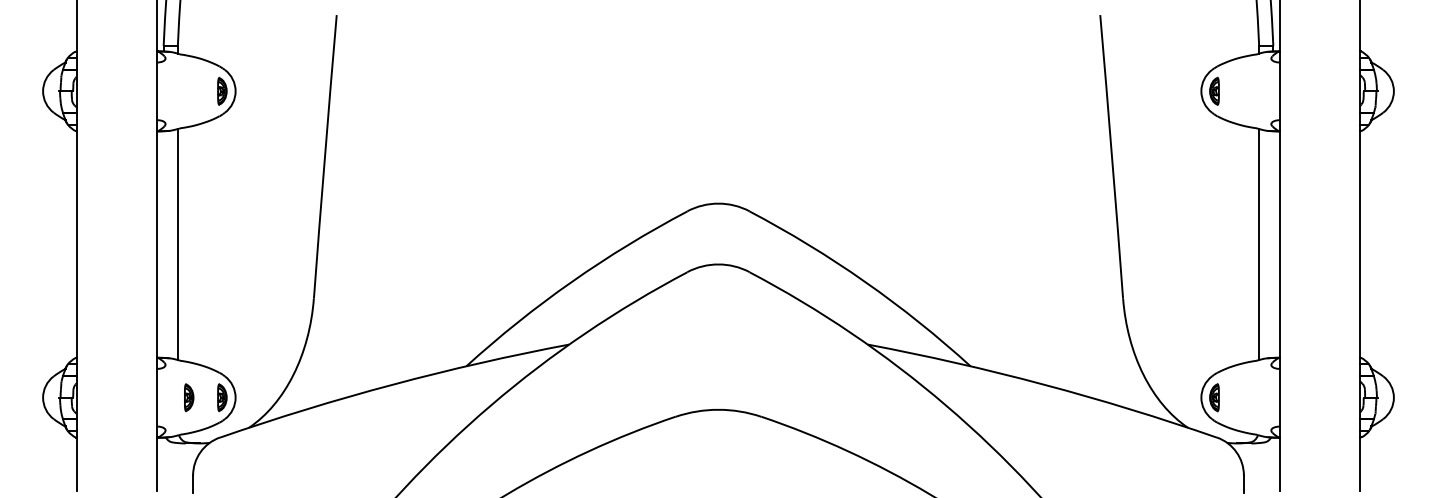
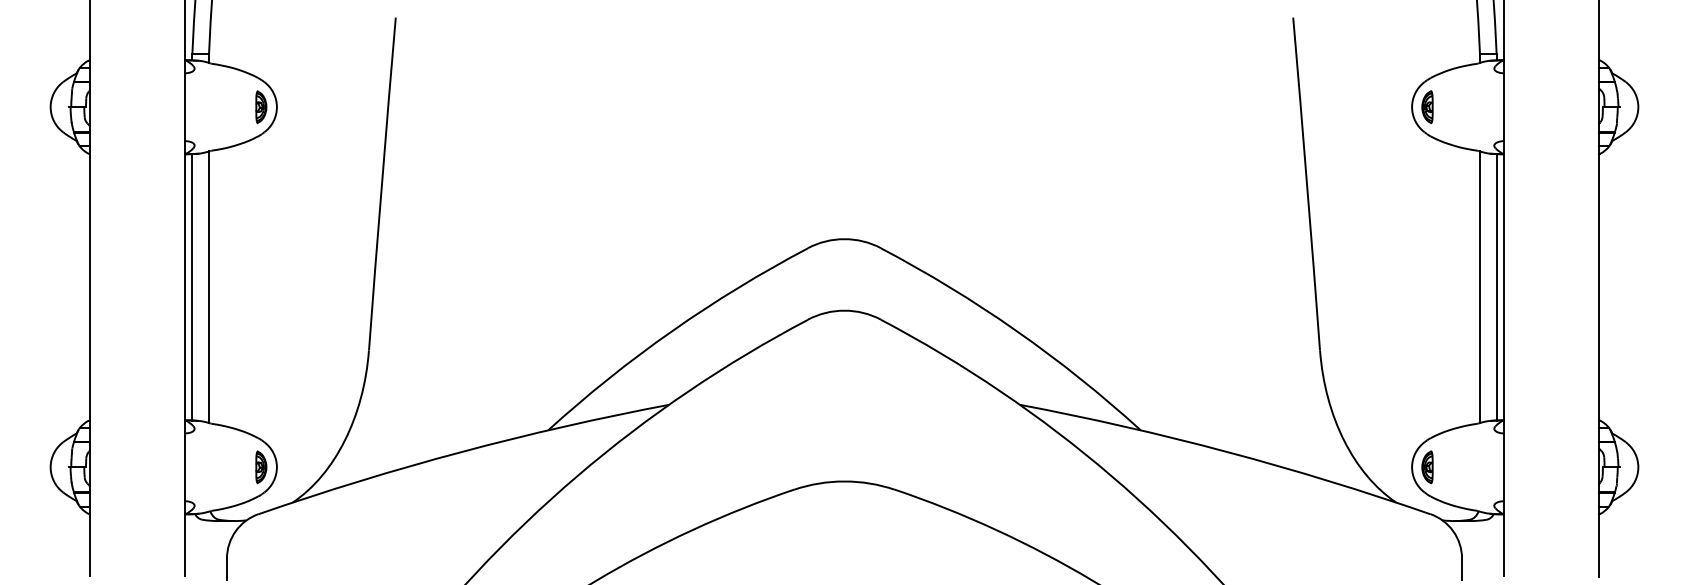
line: (163, 244) -> (192, 287), added
line: (1273, 244) -> (1496, 287), added
part: (189, 397) -> (222, 467), removed

